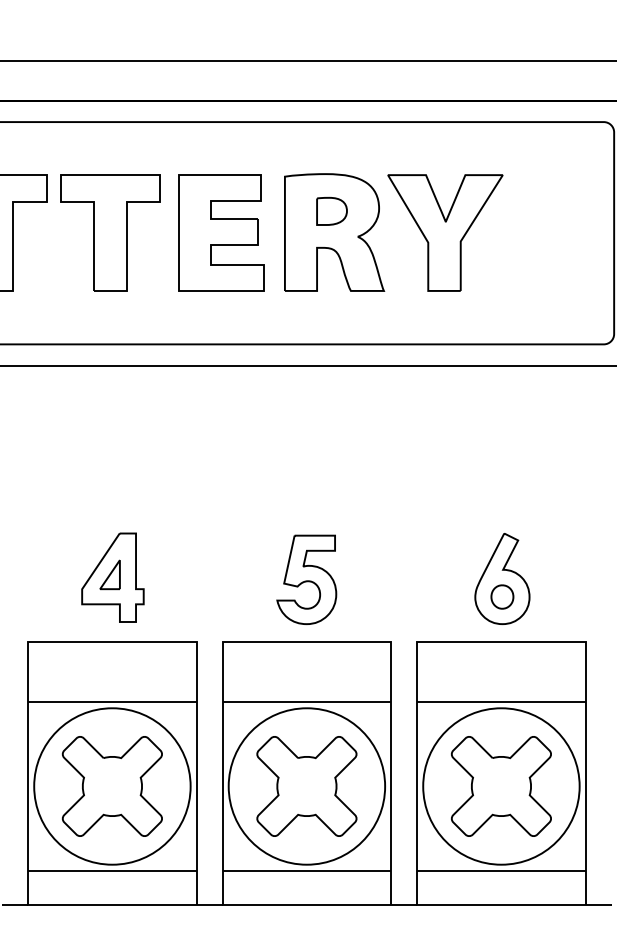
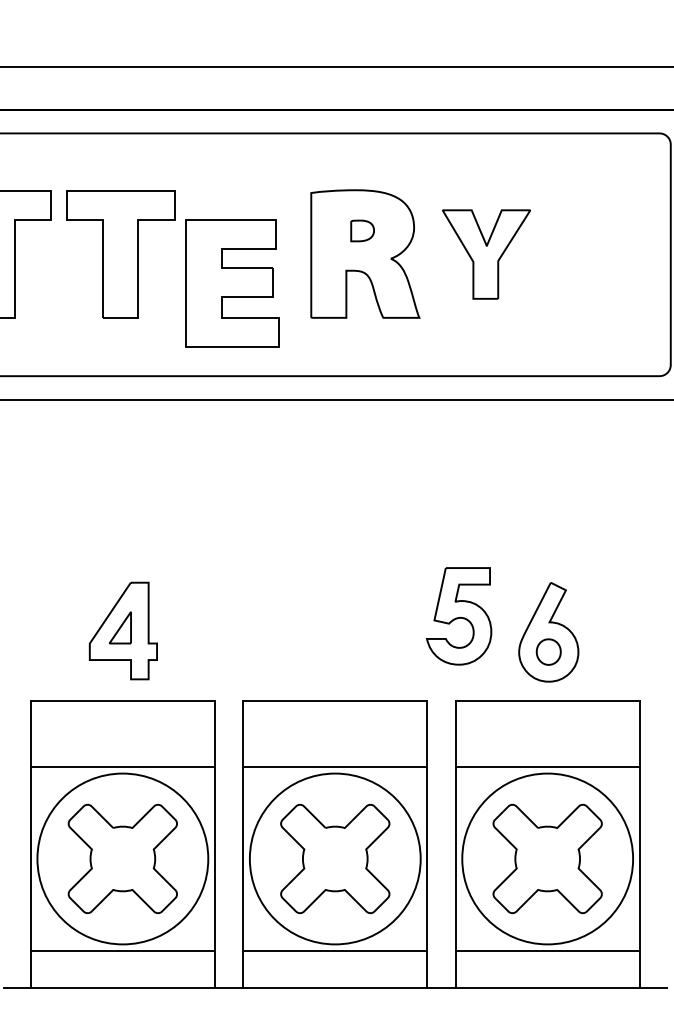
part: (331, 210) -> (362, 230), size x0.7
part: (221, 232) -> (232, 283), moved
part: (445, 232) -> (486, 254), size x0.7
part: (307, 580) -> (459, 616), moved

